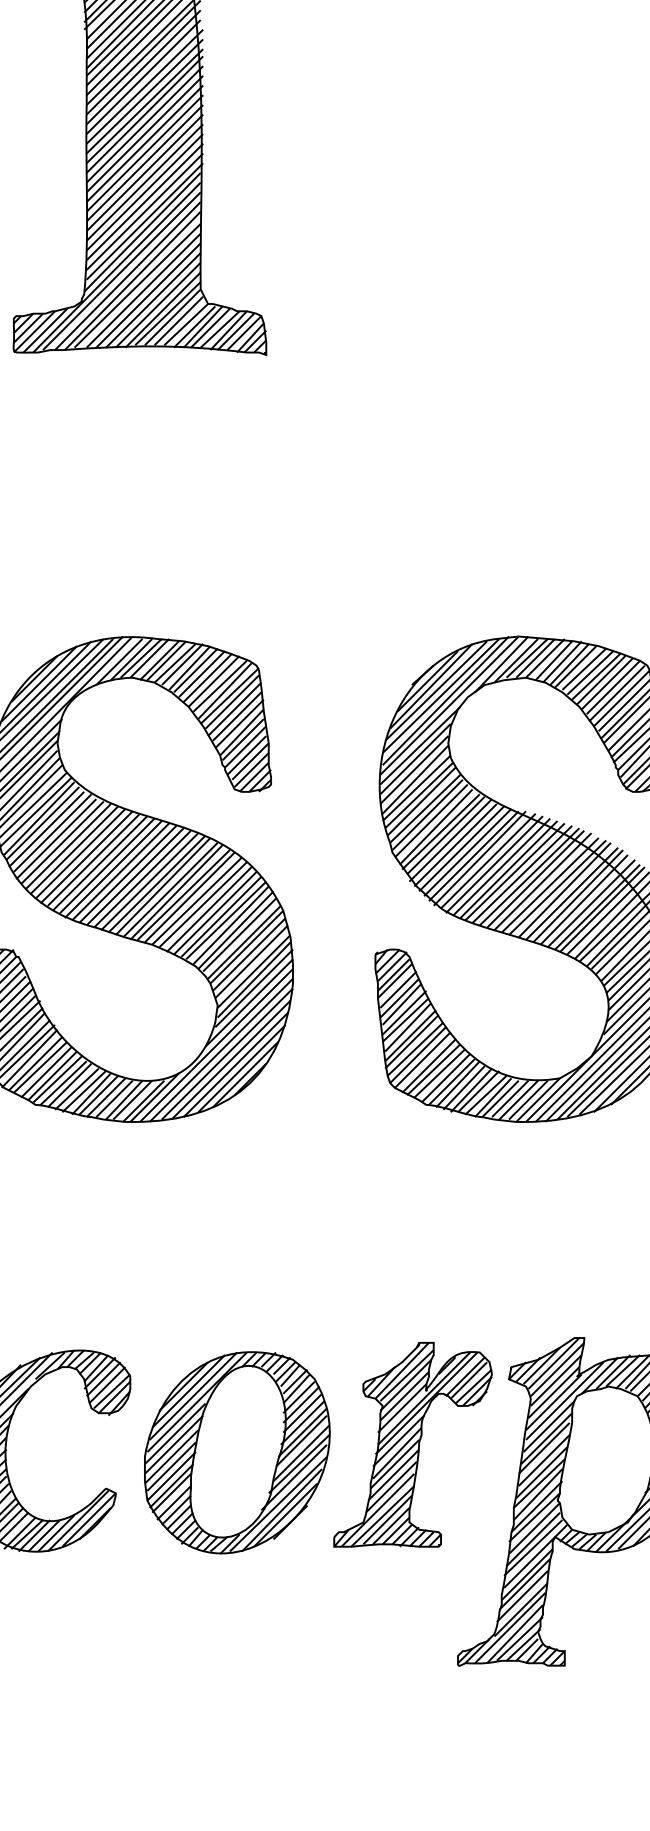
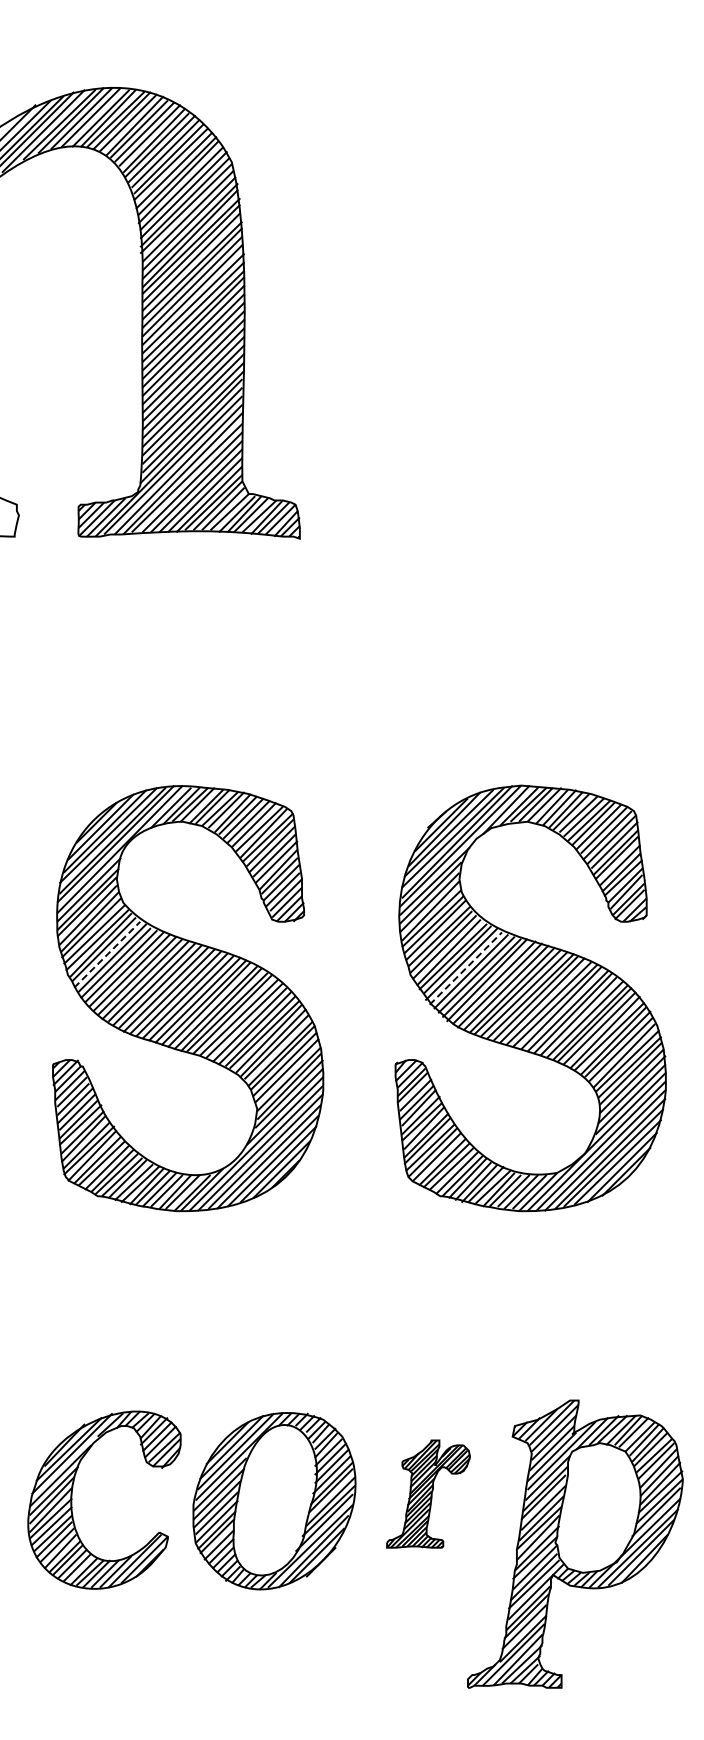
line: (46, 829) -> (107, 954), solid -> dashed
line: (456, 845) -> (466, 968), solid -> dashed
part: (412, 1444) -> (428, 1493), size x0.6

